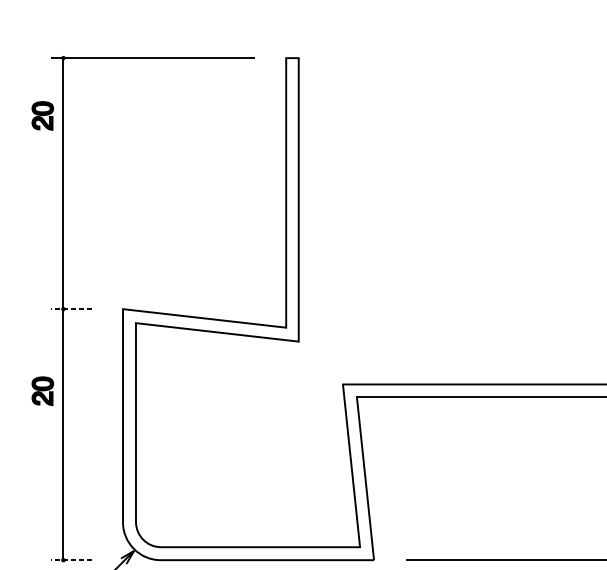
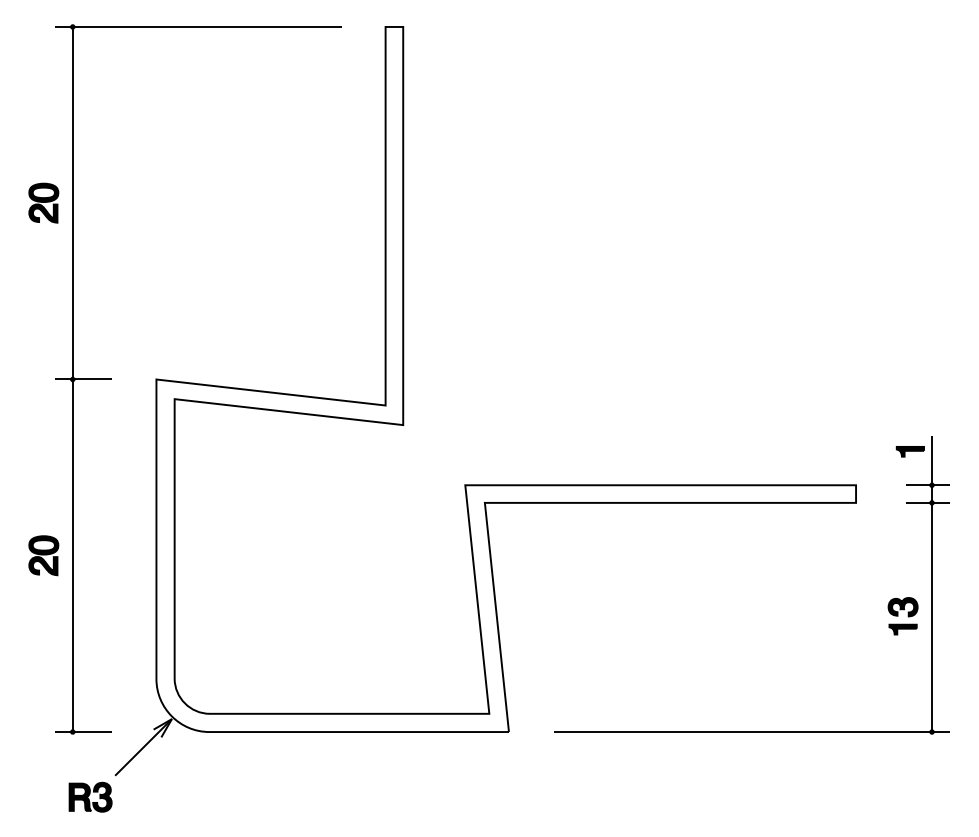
part: (42, 115) -> (43, 202), moved
line: (71, 309) -> (83, 379), dashed -> solid
part: (42, 391) -> (43, 555), moved
line: (71, 560) -> (83, 732), dashed -> solid

